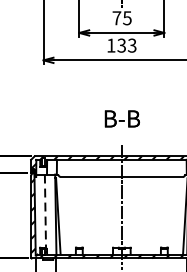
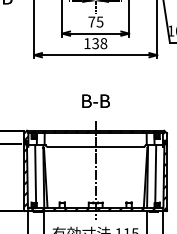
text: (131, 45) -> (103, 43), 133 -> 138
line: (45, 212) -> (35, 174), dashed -> solid

